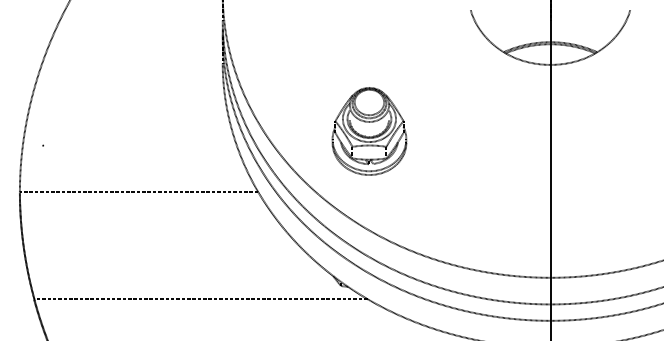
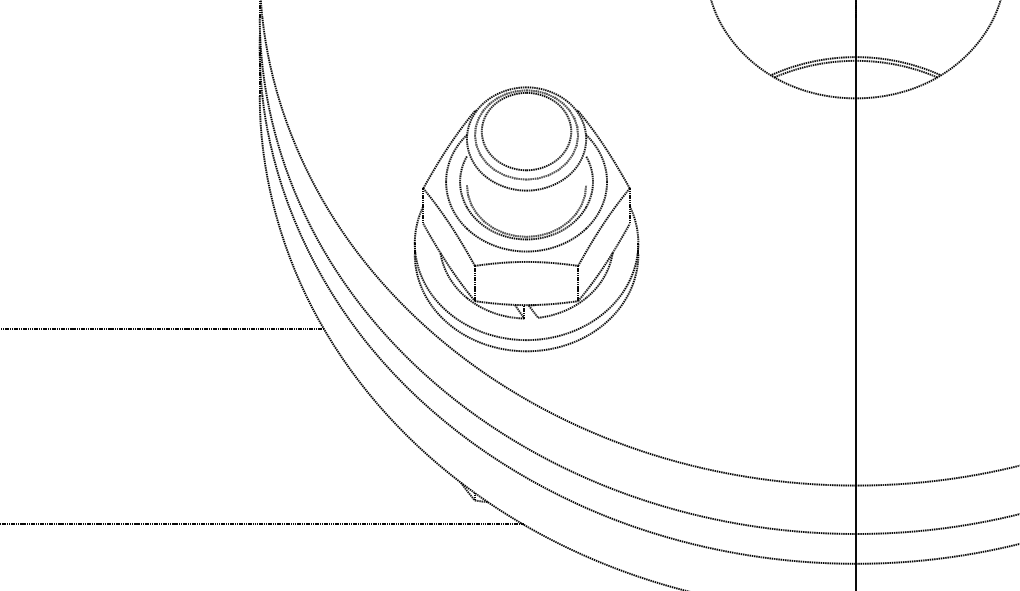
part: (369, 131) -> (526, 219), size x1.67

